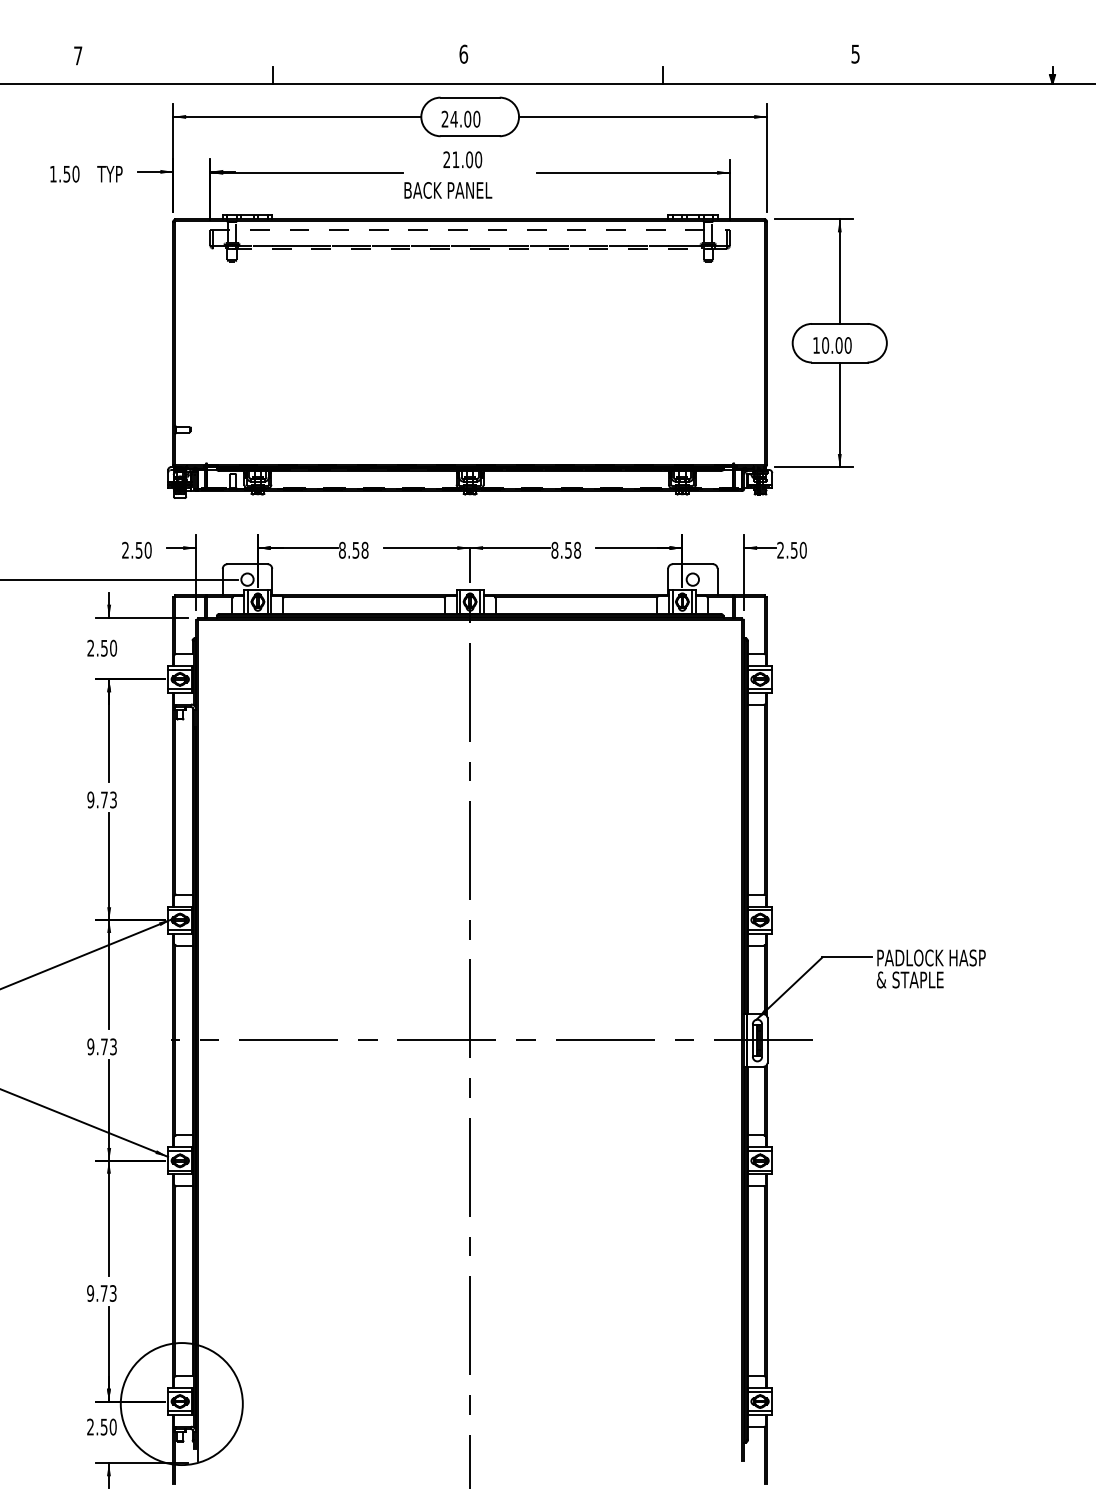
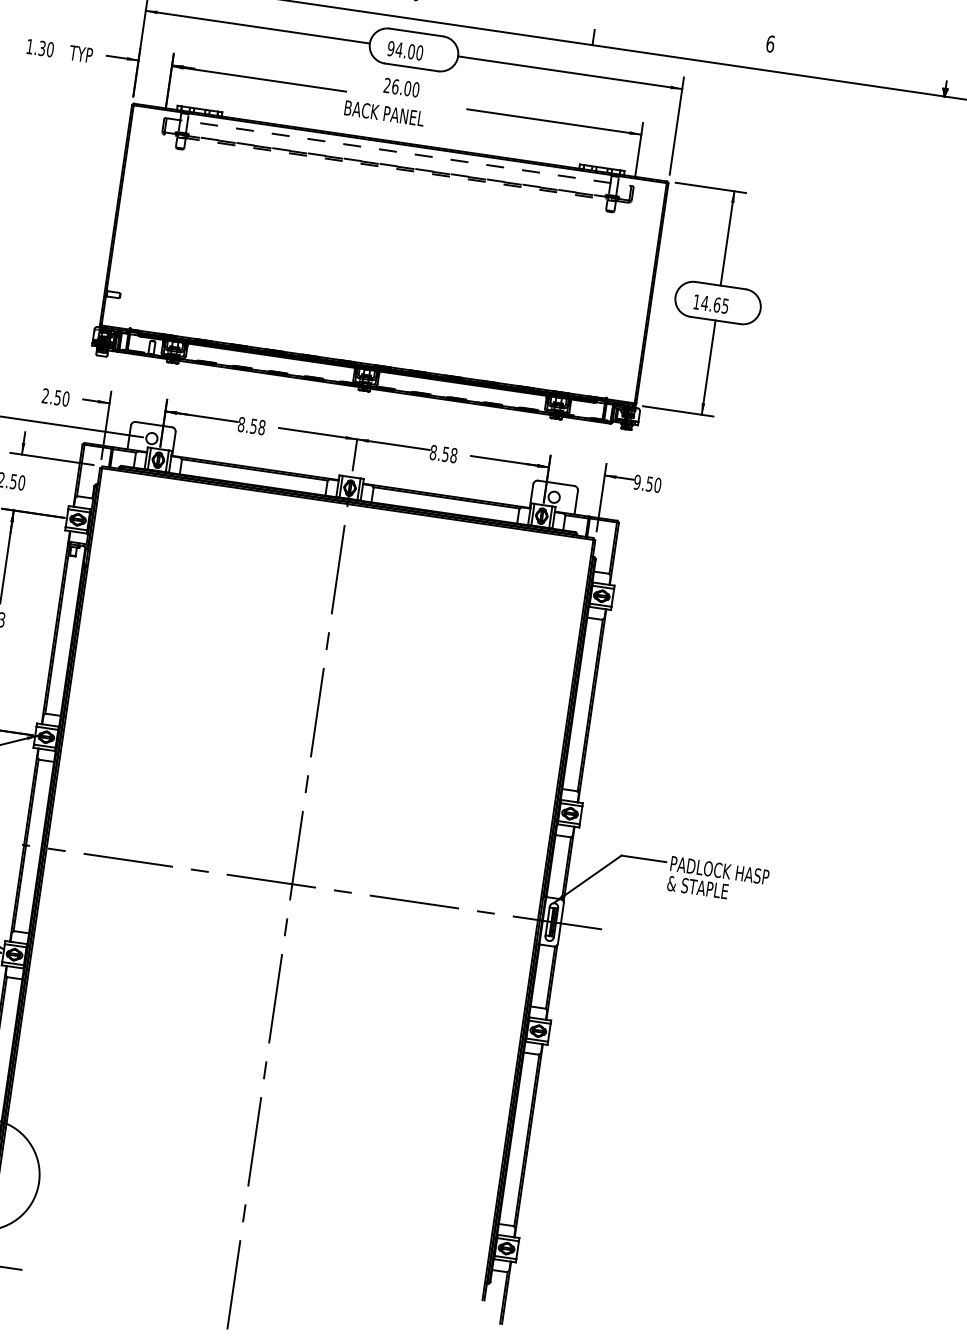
text: (855, 53) -> (770, 43), 5 -> 6
text: (444, 119) -> (390, 48), 24.00 -> 94.00
text: (455, 159) -> (395, 86), 21.00 -> 26.00
text: (66, 173) -> (41, 47), 1.50 -> 1.30
text: (836, 345) -> (714, 304), 10.00 -> 14.65
text: (780, 550) -> (637, 482), 2.50 -> 9.50

